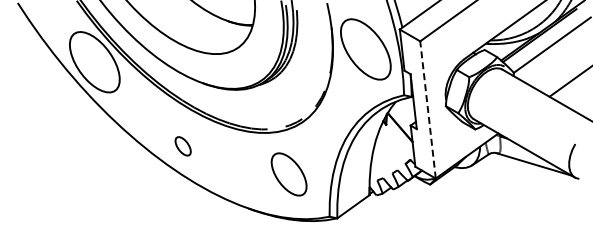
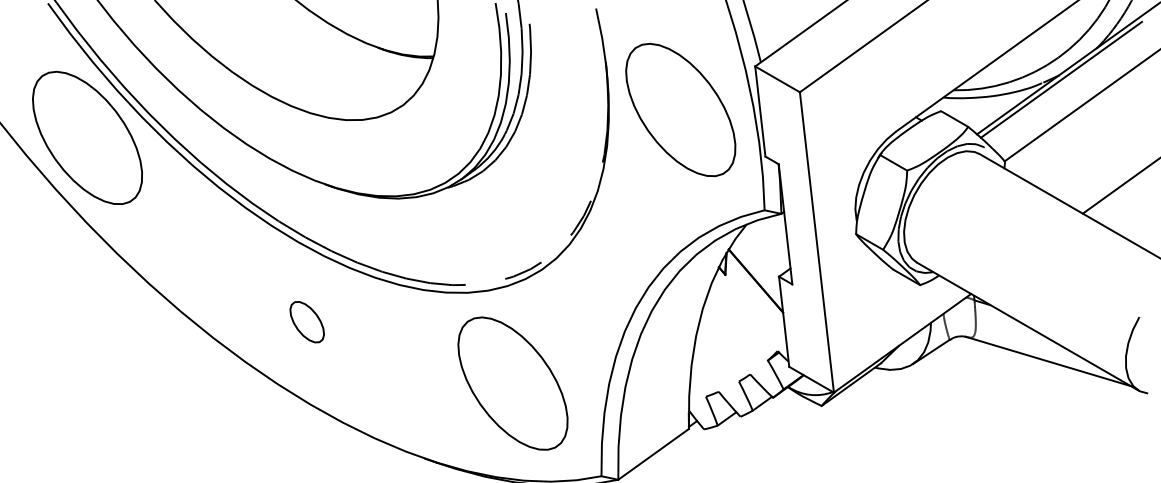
line: (427, 109) -> (815, 241), dashed -> solid
part: (182, 146) -> (305, 322), moved
part: (288, 174) -> (511, 383), size x1.43

